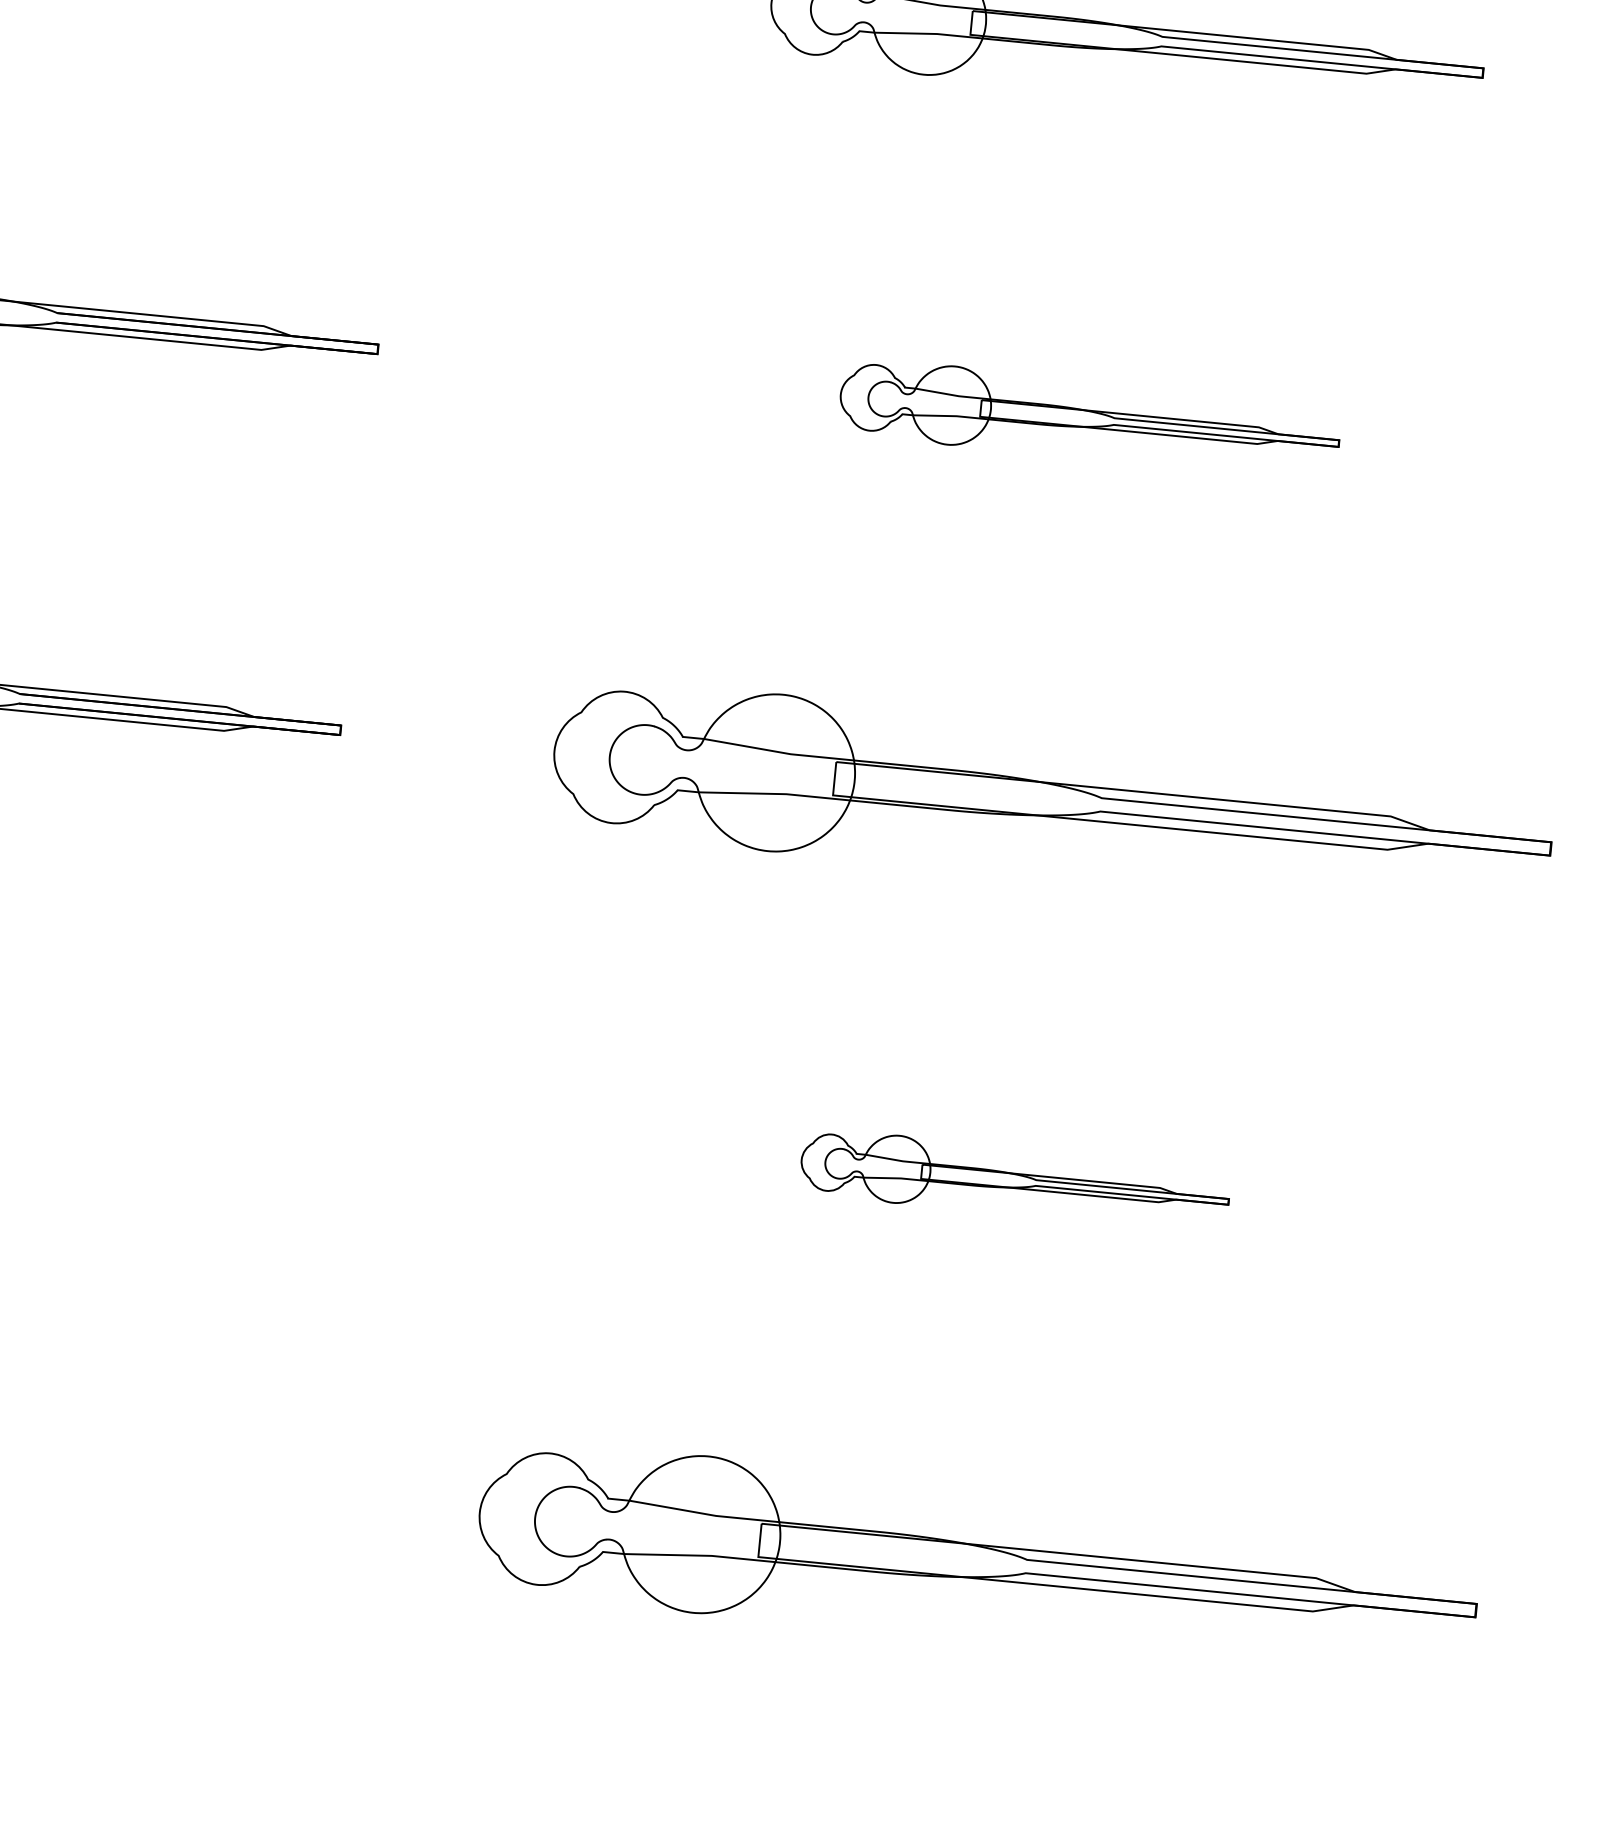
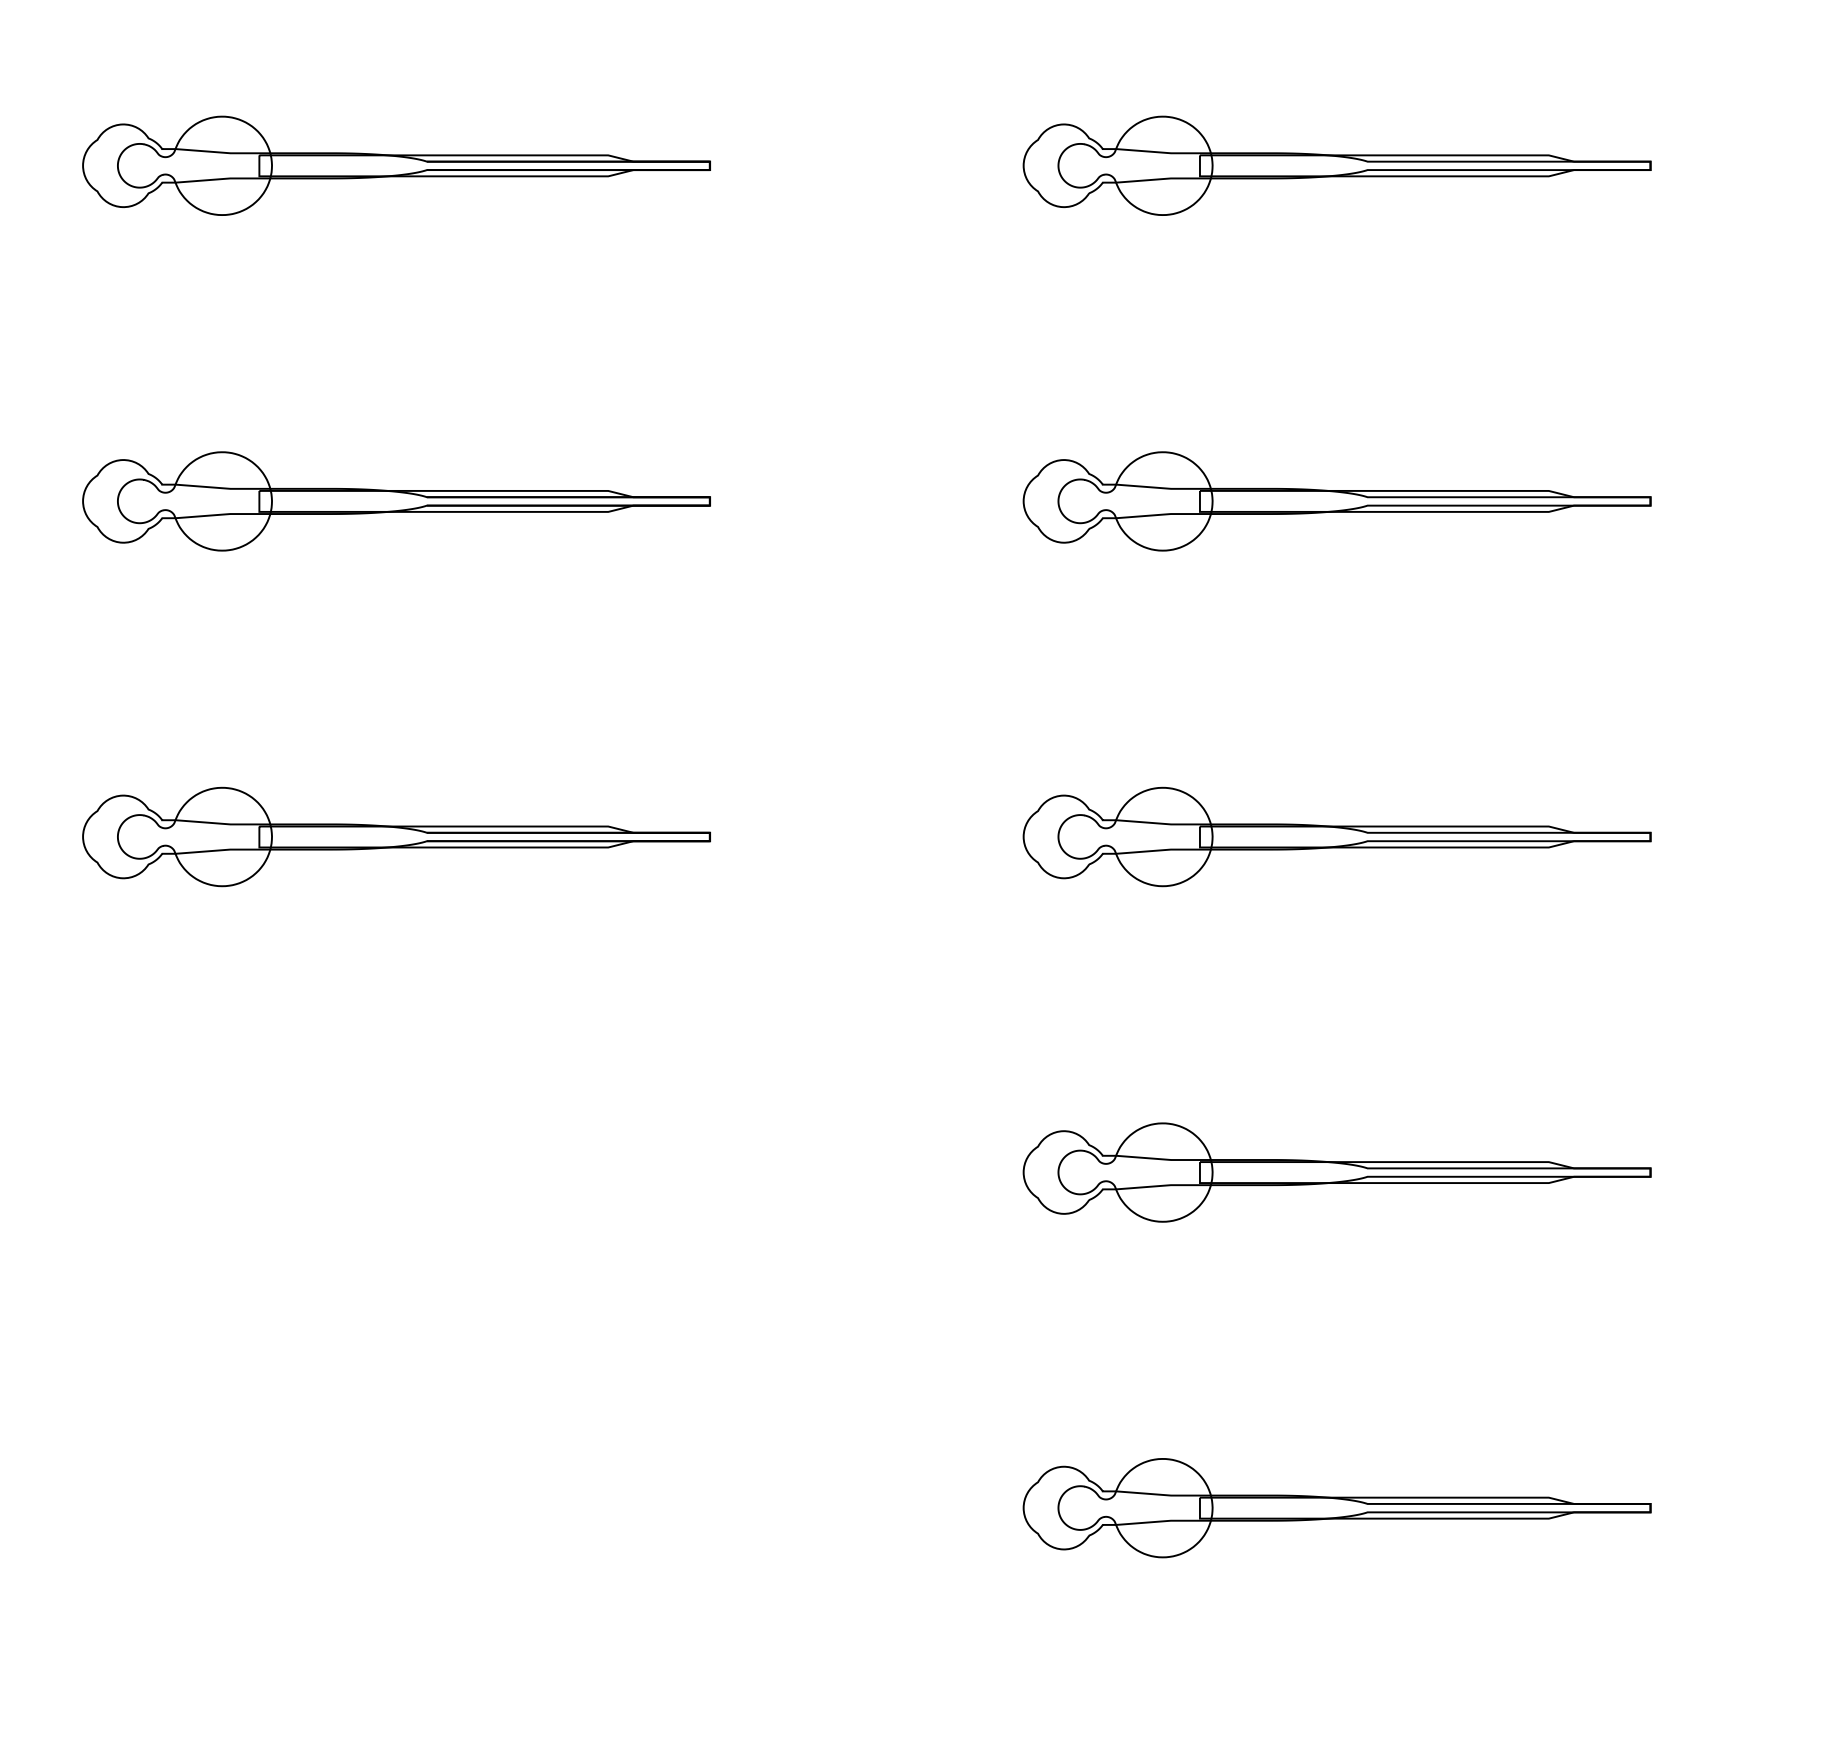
part: (1089, 419) -> (1336, 501), size x1.43
part: (1051, 799) -> (1336, 836), size x0.71
part: (1014, 1180) -> (1336, 1172), size x1.67
part: (977, 1562) -> (1336, 1508), size x0.71

